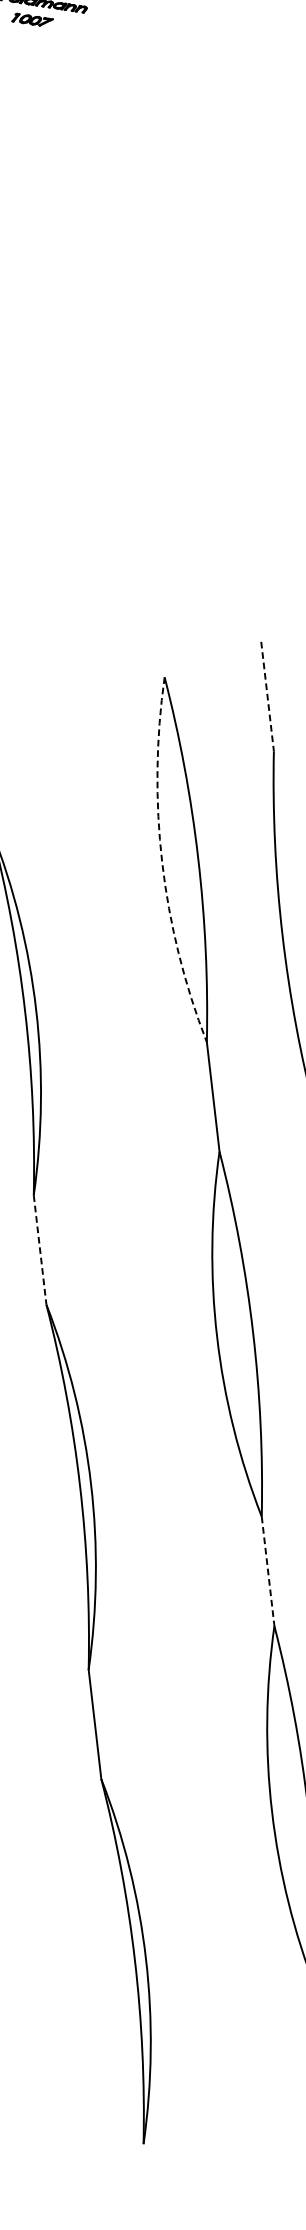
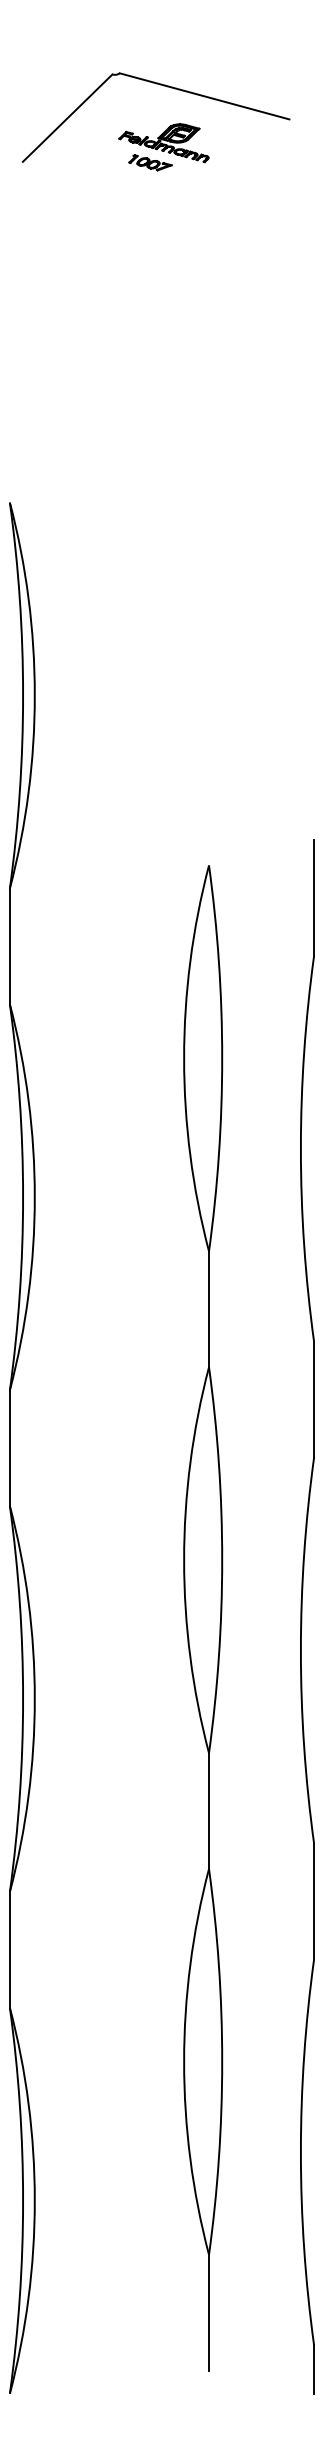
line: (268, 696) -> (314, 898), dashed -> solid
arc: (162, 862) -> (184, 1058), dashed -> solid
line: (39, 1250) -> (9, 1448), dashed -> solid
line: (268, 1571) -> (209, 1811), dashed -> solid

